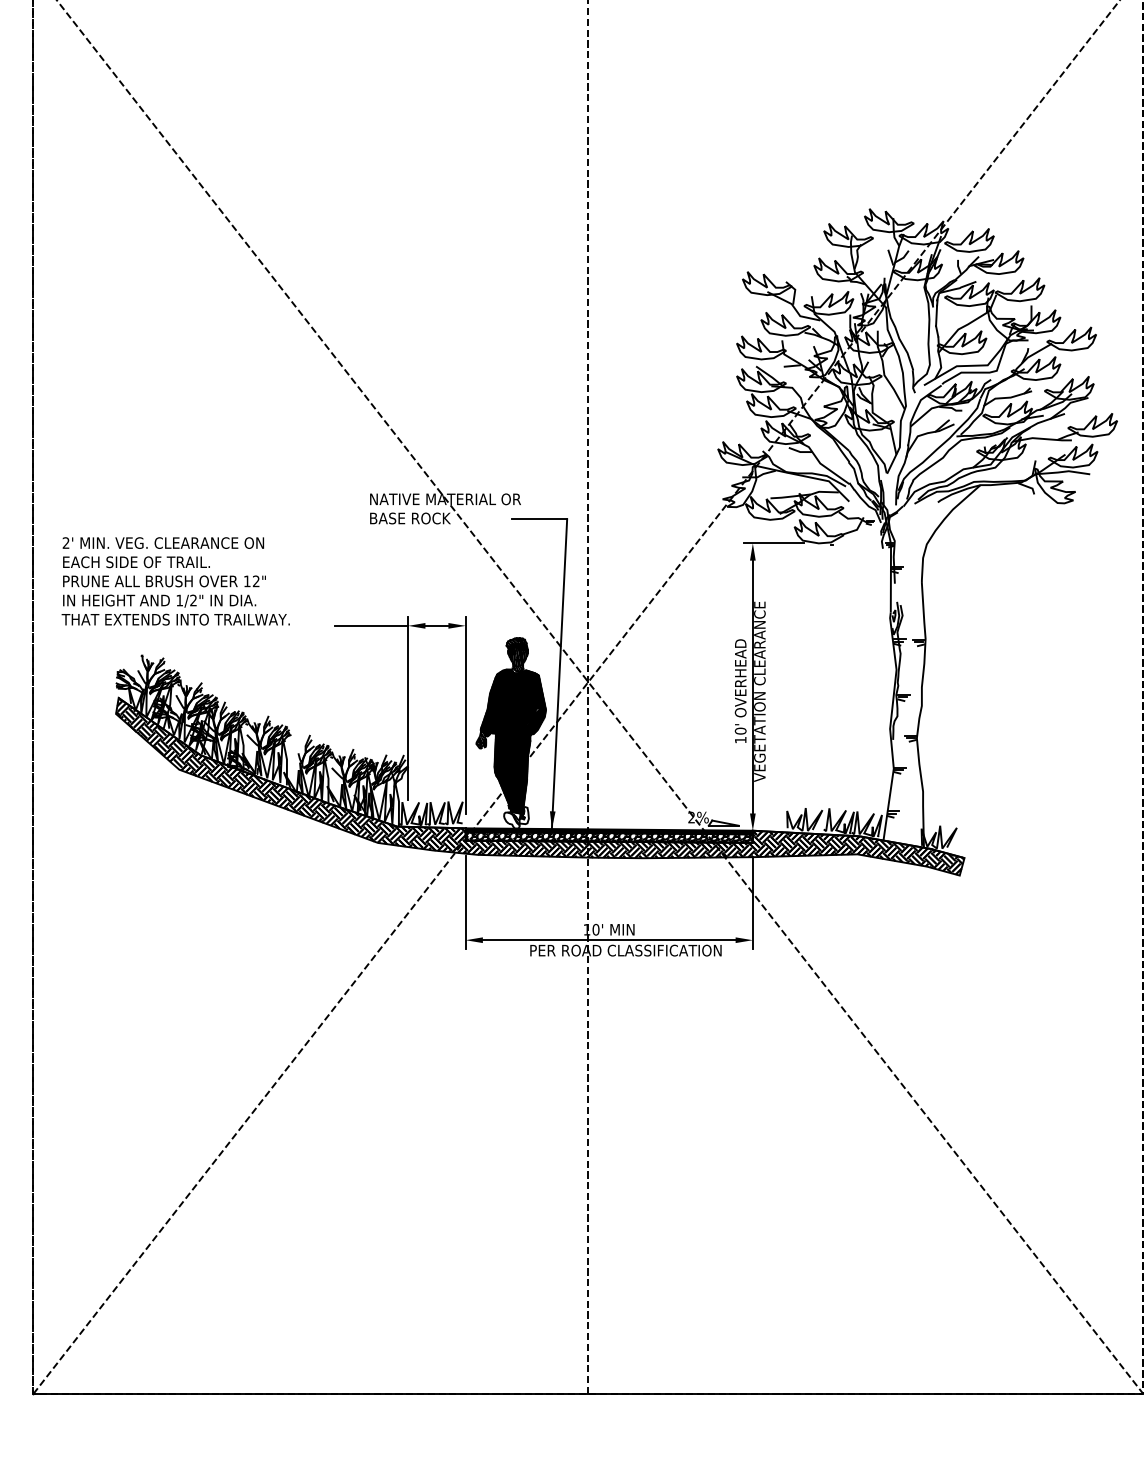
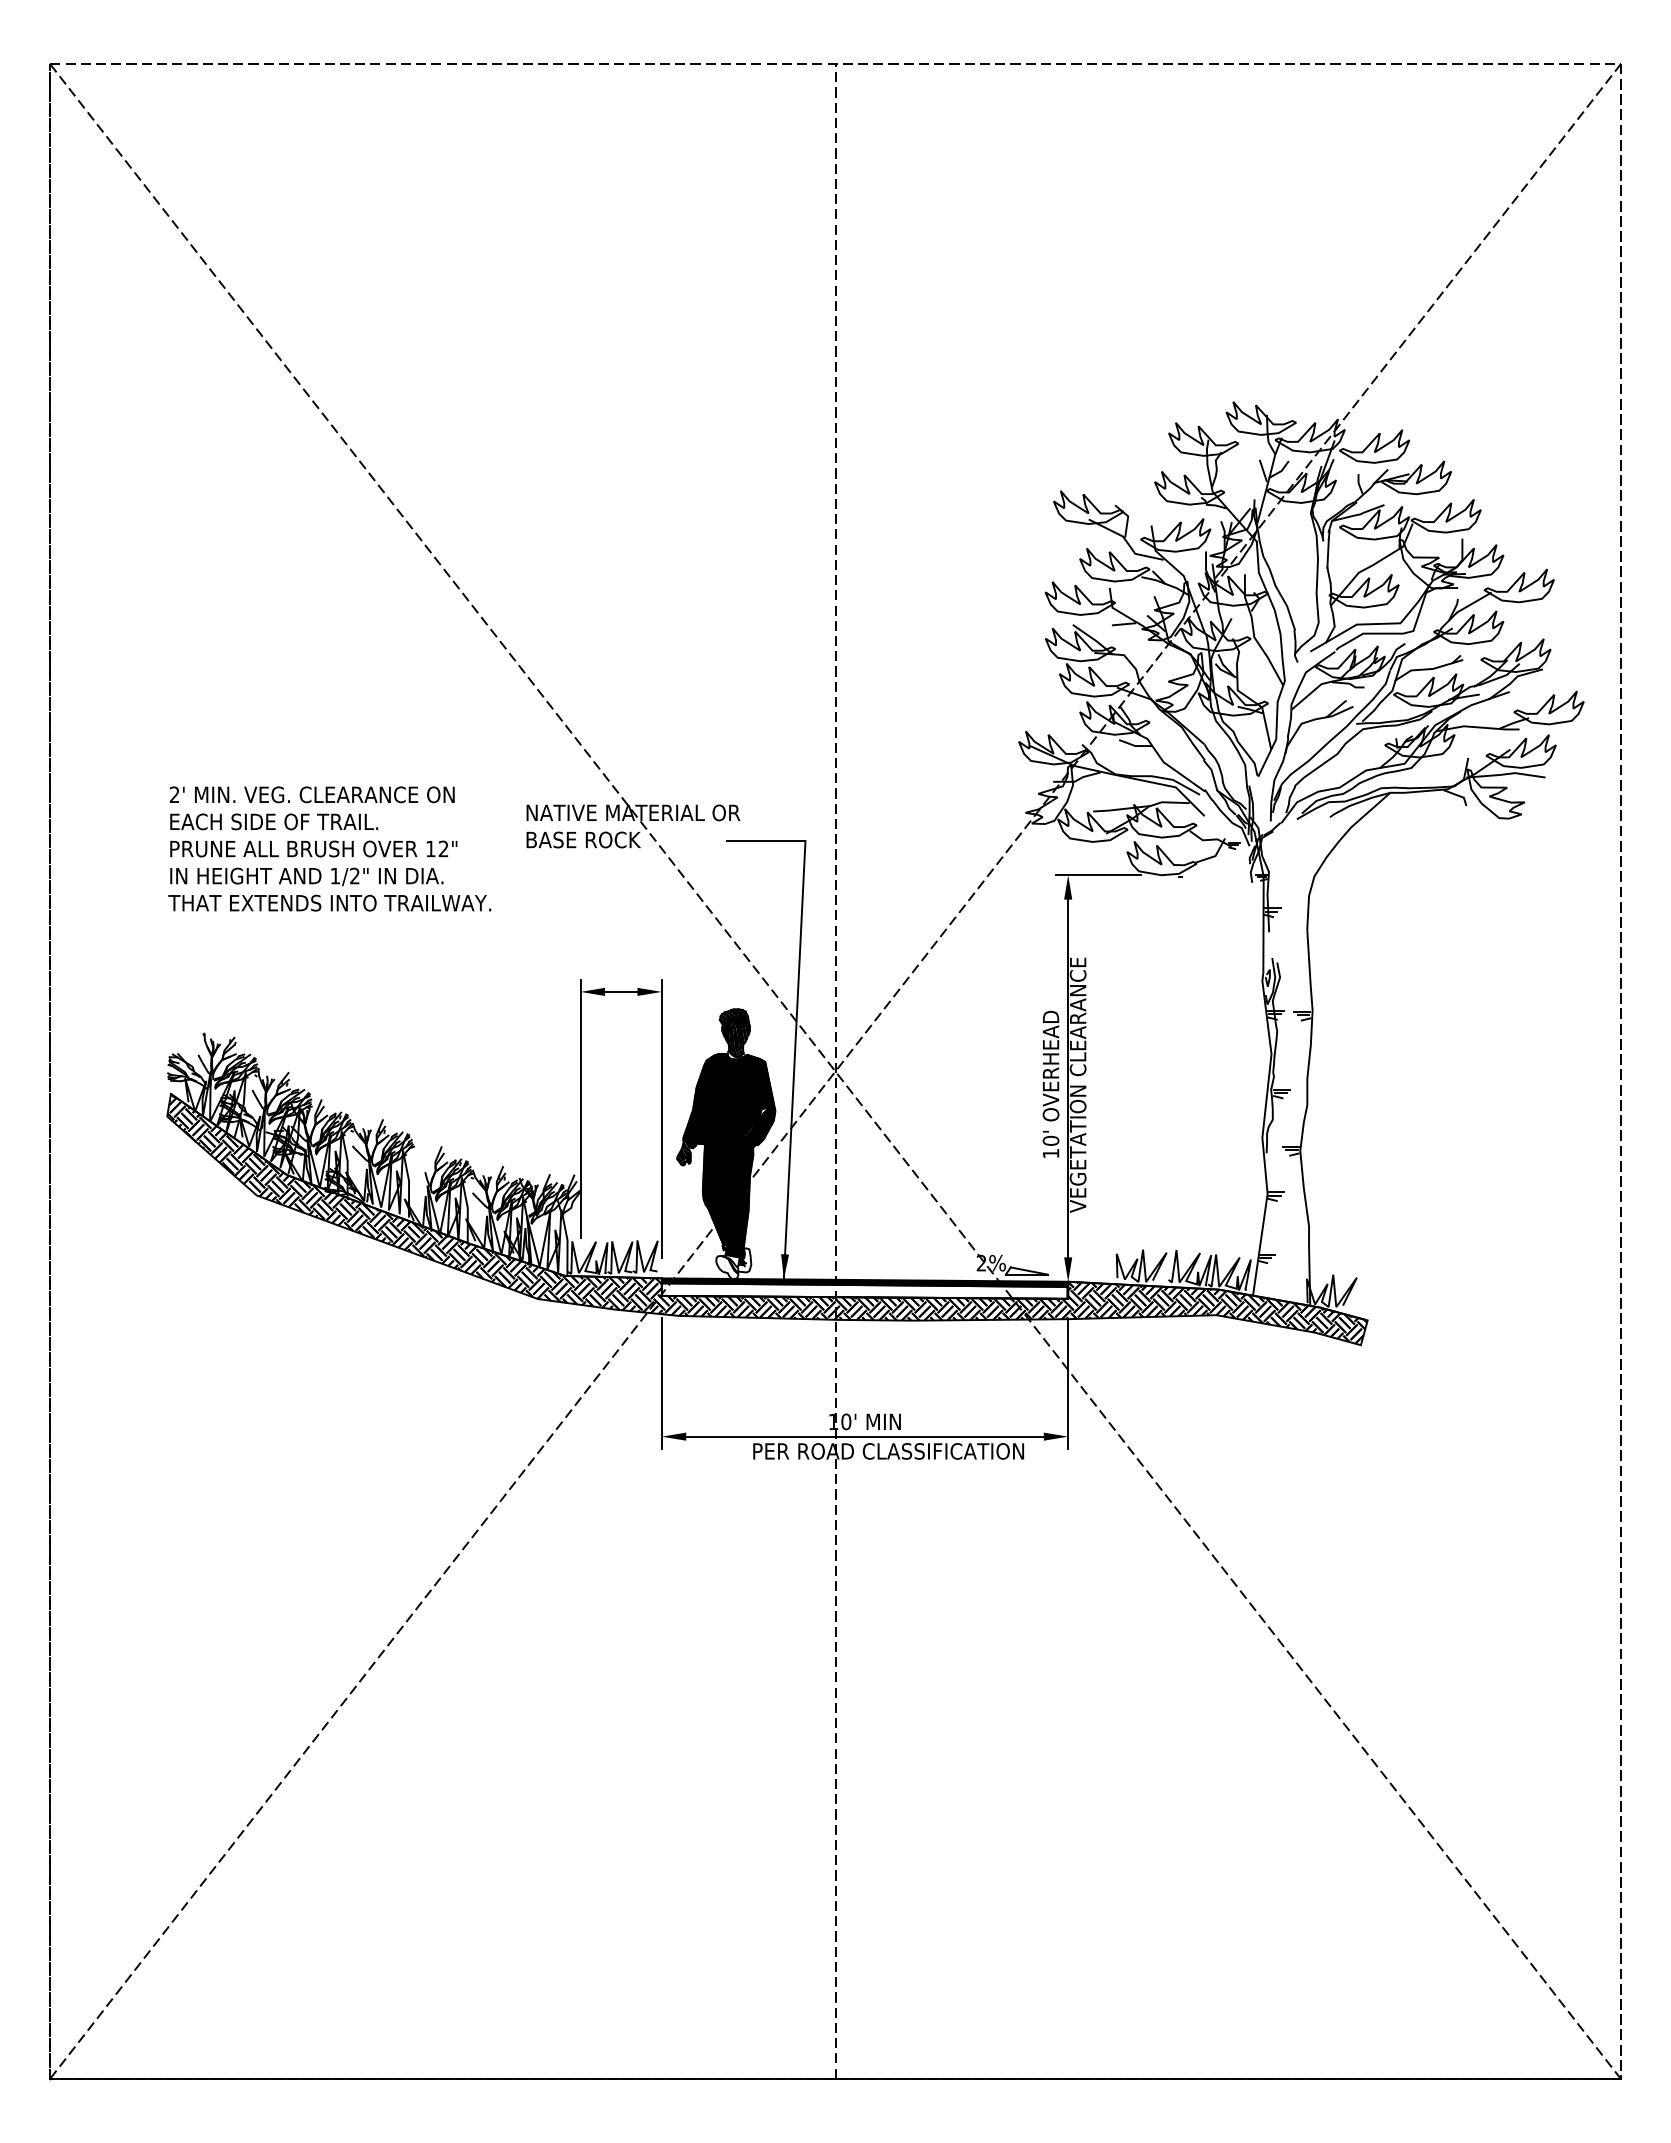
text: (175, 581) -> (329, 848), moved
line: (371, 625) -> (528, 991), removed
hatch: (608, 836) -> (864, 1290), removed

